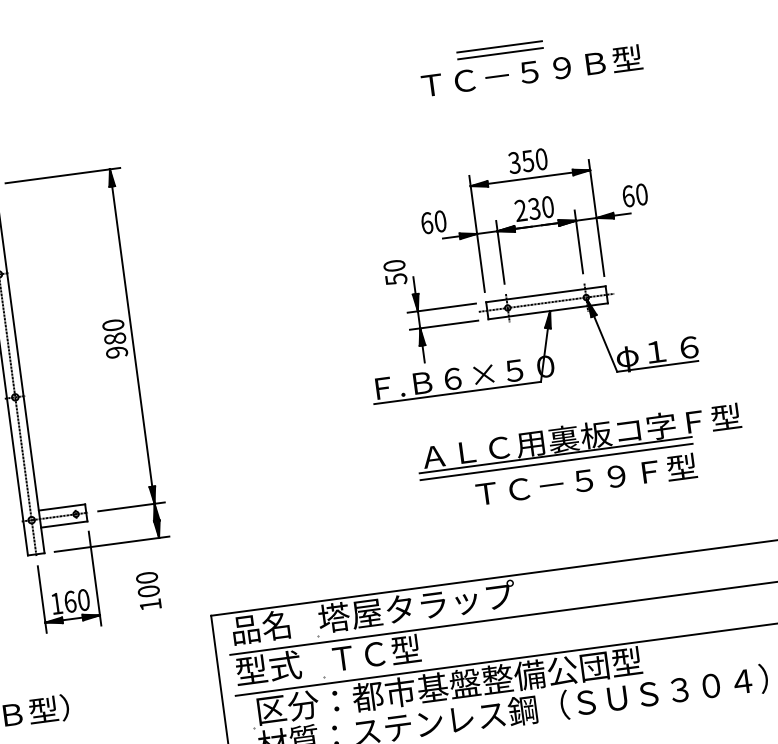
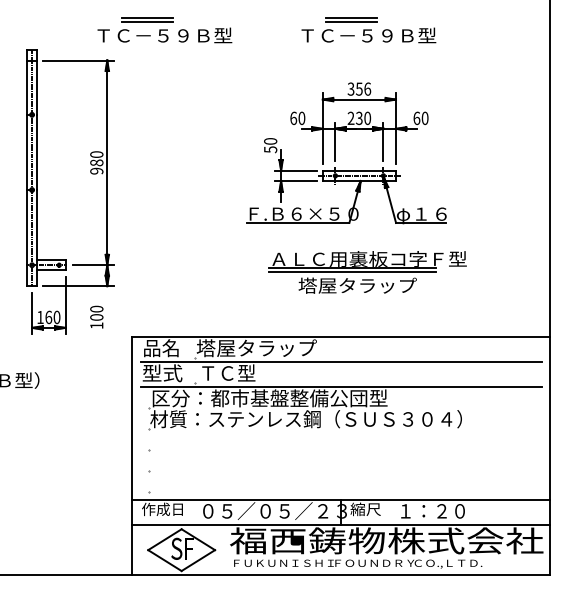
part: (196, 107) -> (164, 30), added
text: (541, 158) -> (367, 88), 350 -> 356
text: (584, 480) -> (367, 285), ＴＣ－５９Ｆ型 -> 塔屋タラップ

